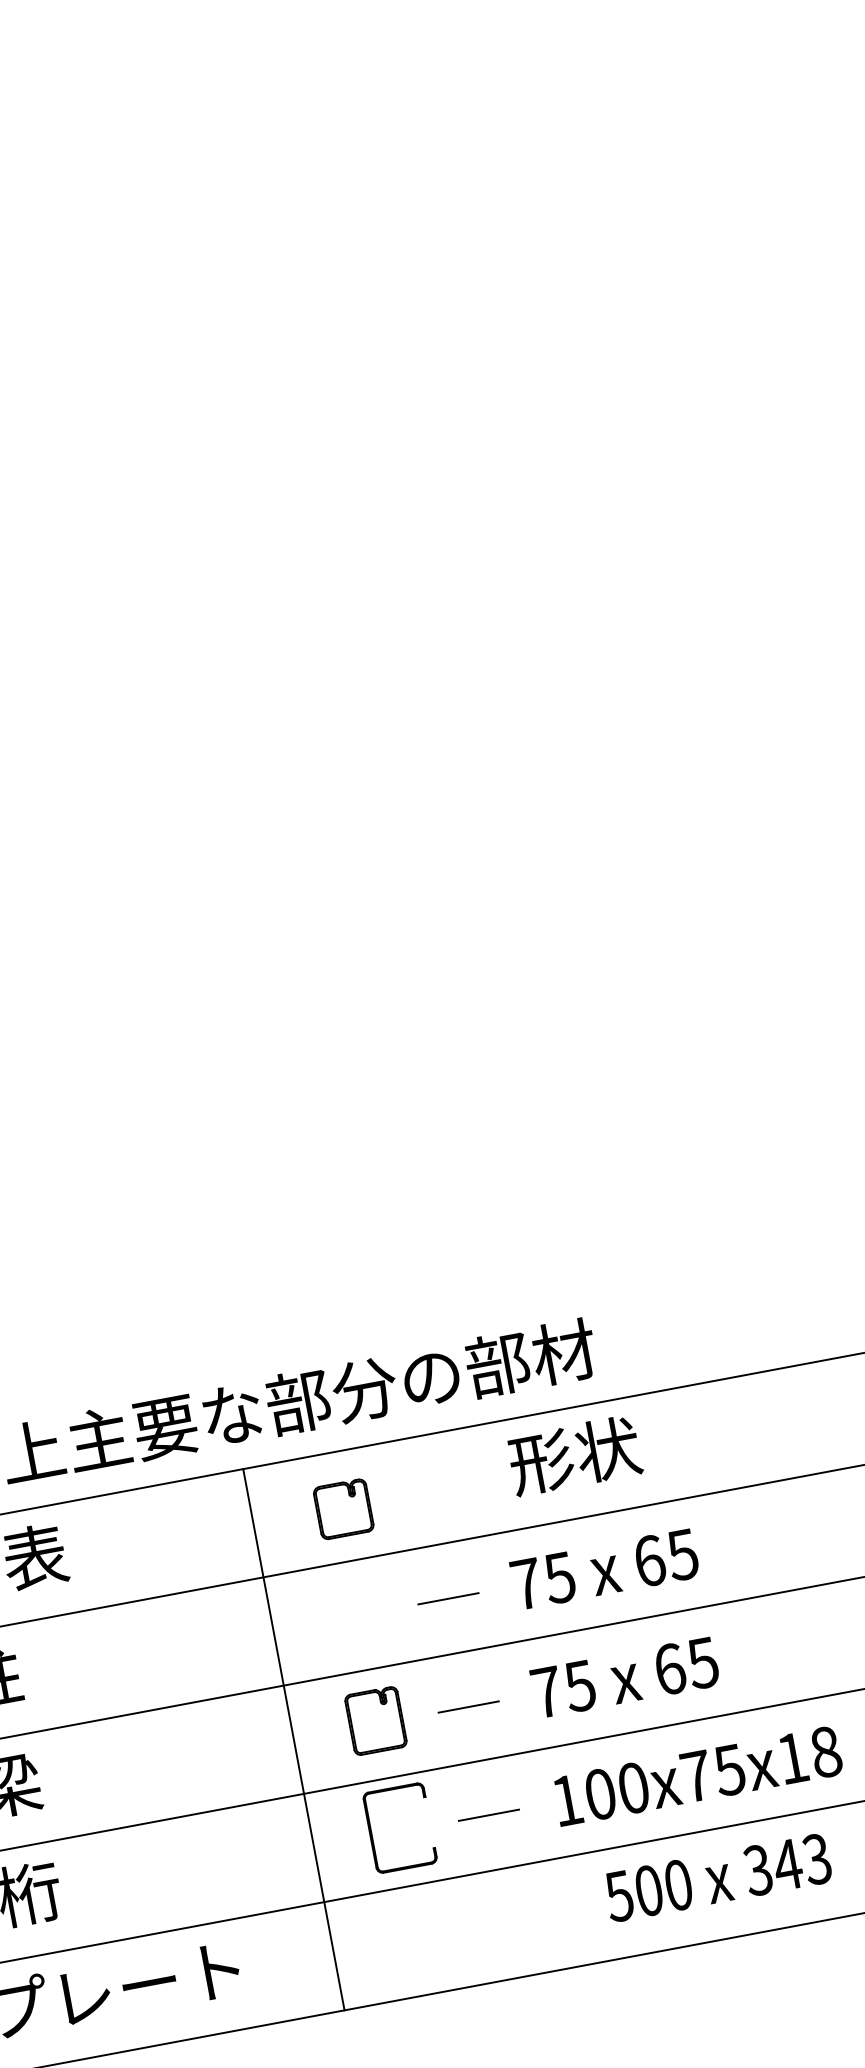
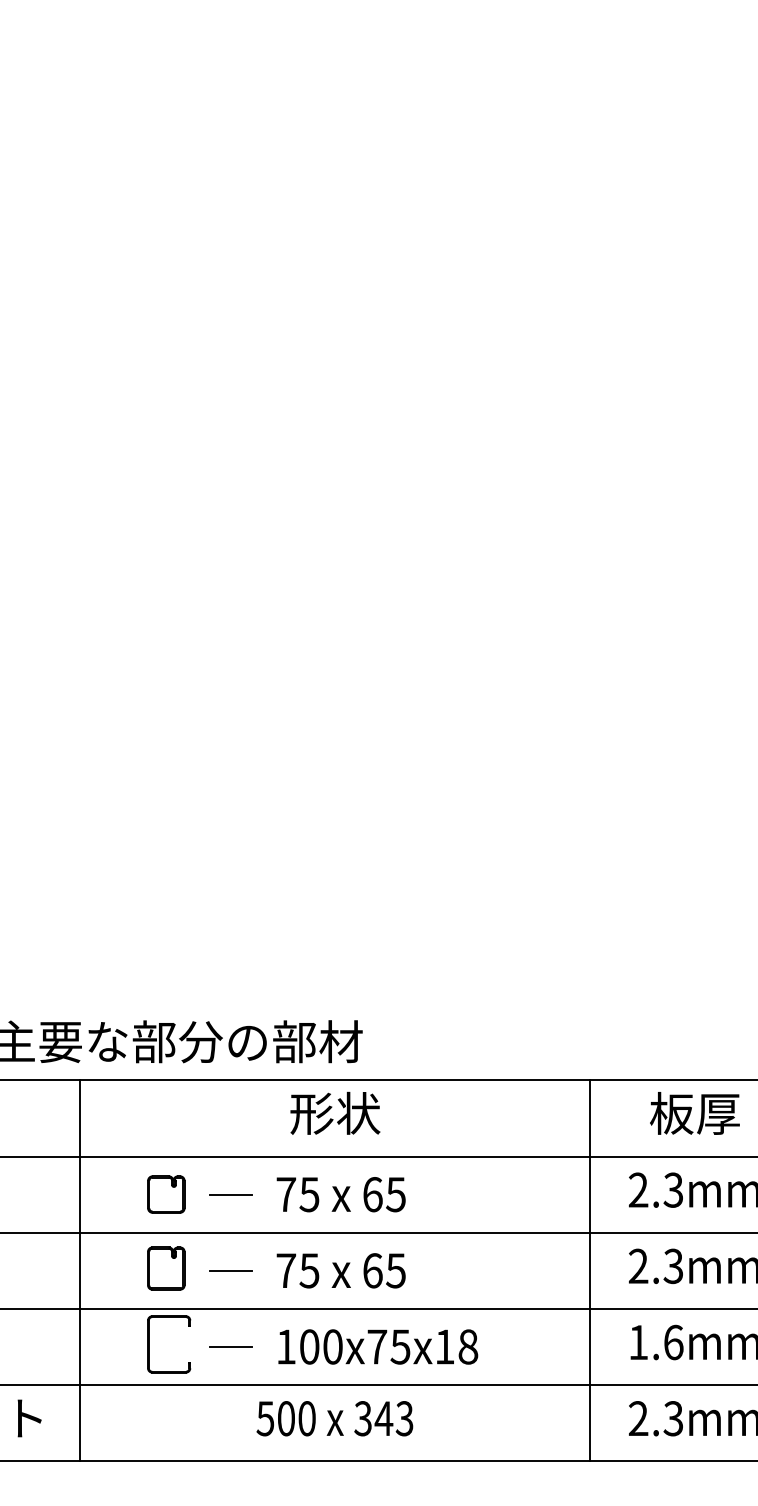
part: (343, 1509) -> (166, 1194), moved
line: (294, 1739) -> (80, 1270), moved
text: (717, 1877) -> (334, 1418), moved

